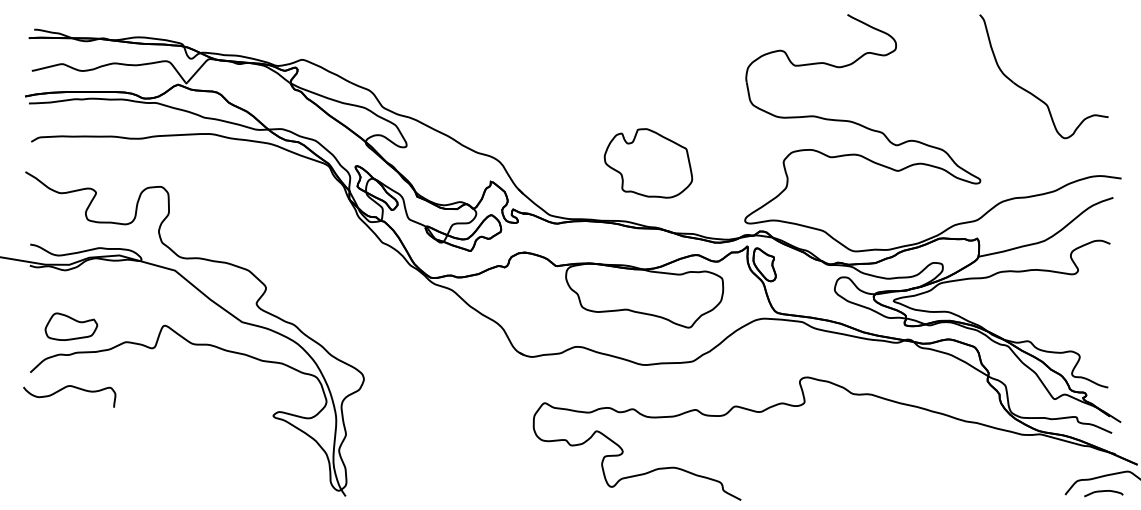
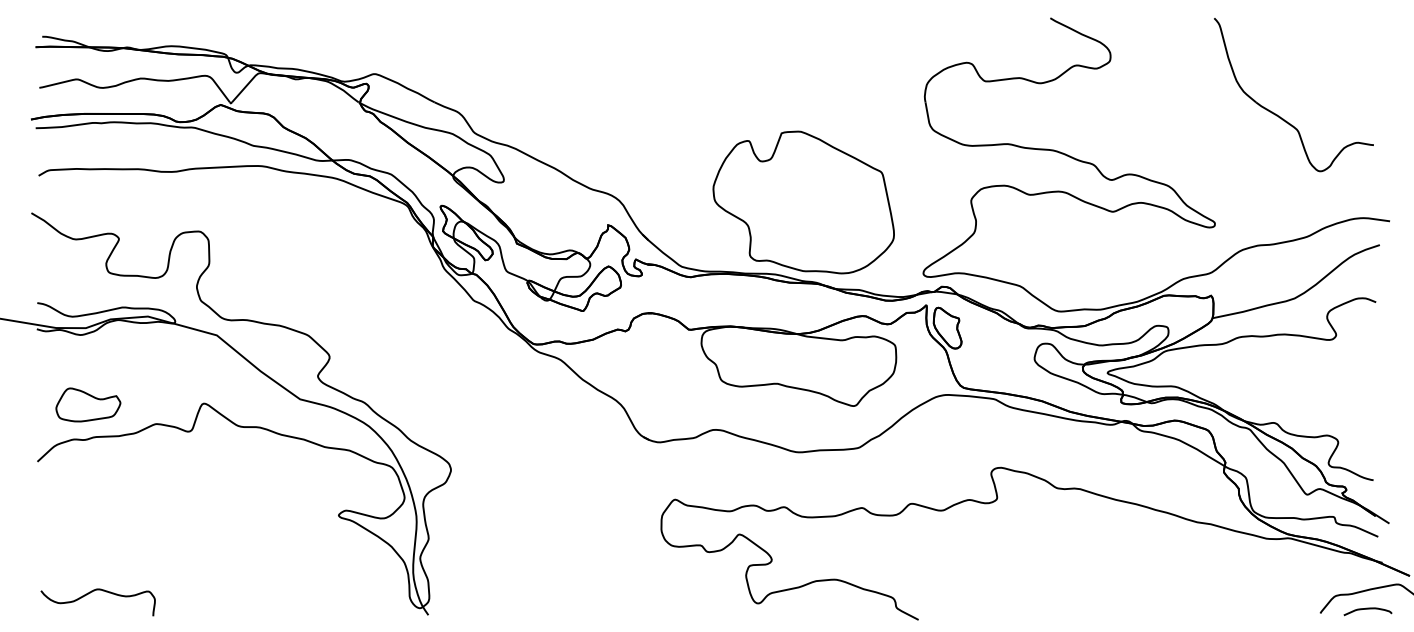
part: (648, 163) -> (803, 202), size x1.67
curve: (65, 388) -> (92, 592), moved

